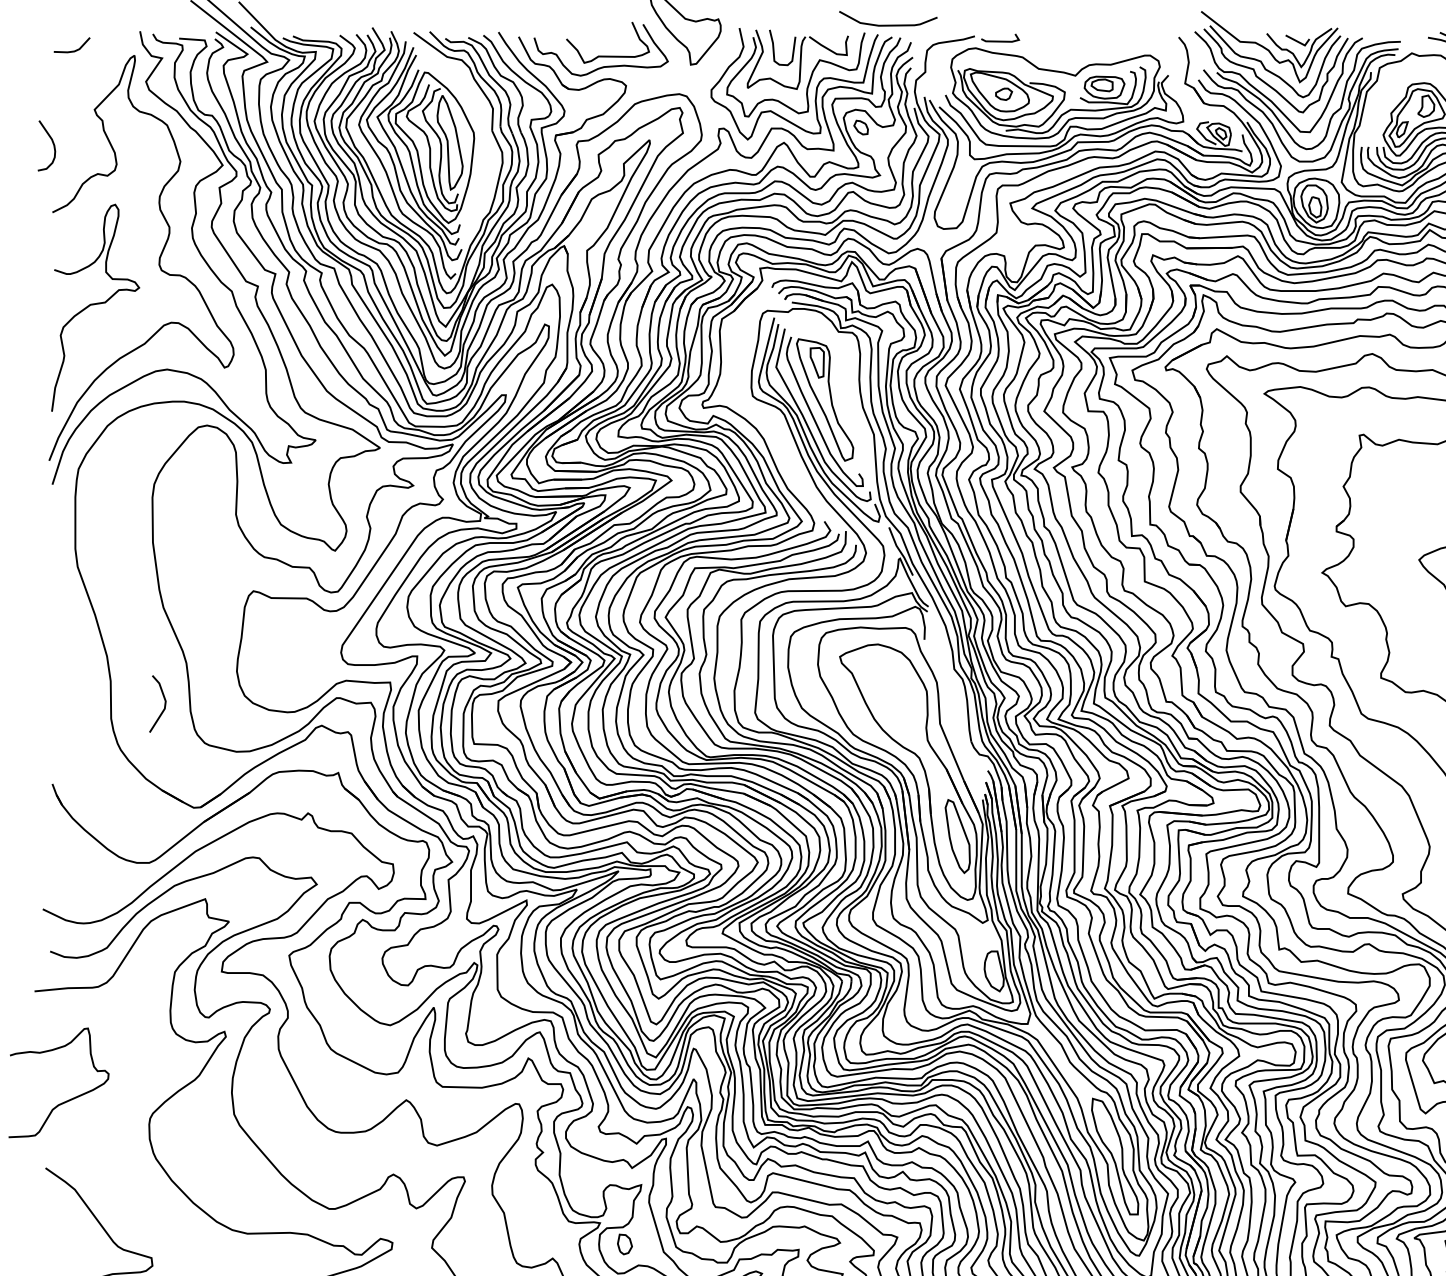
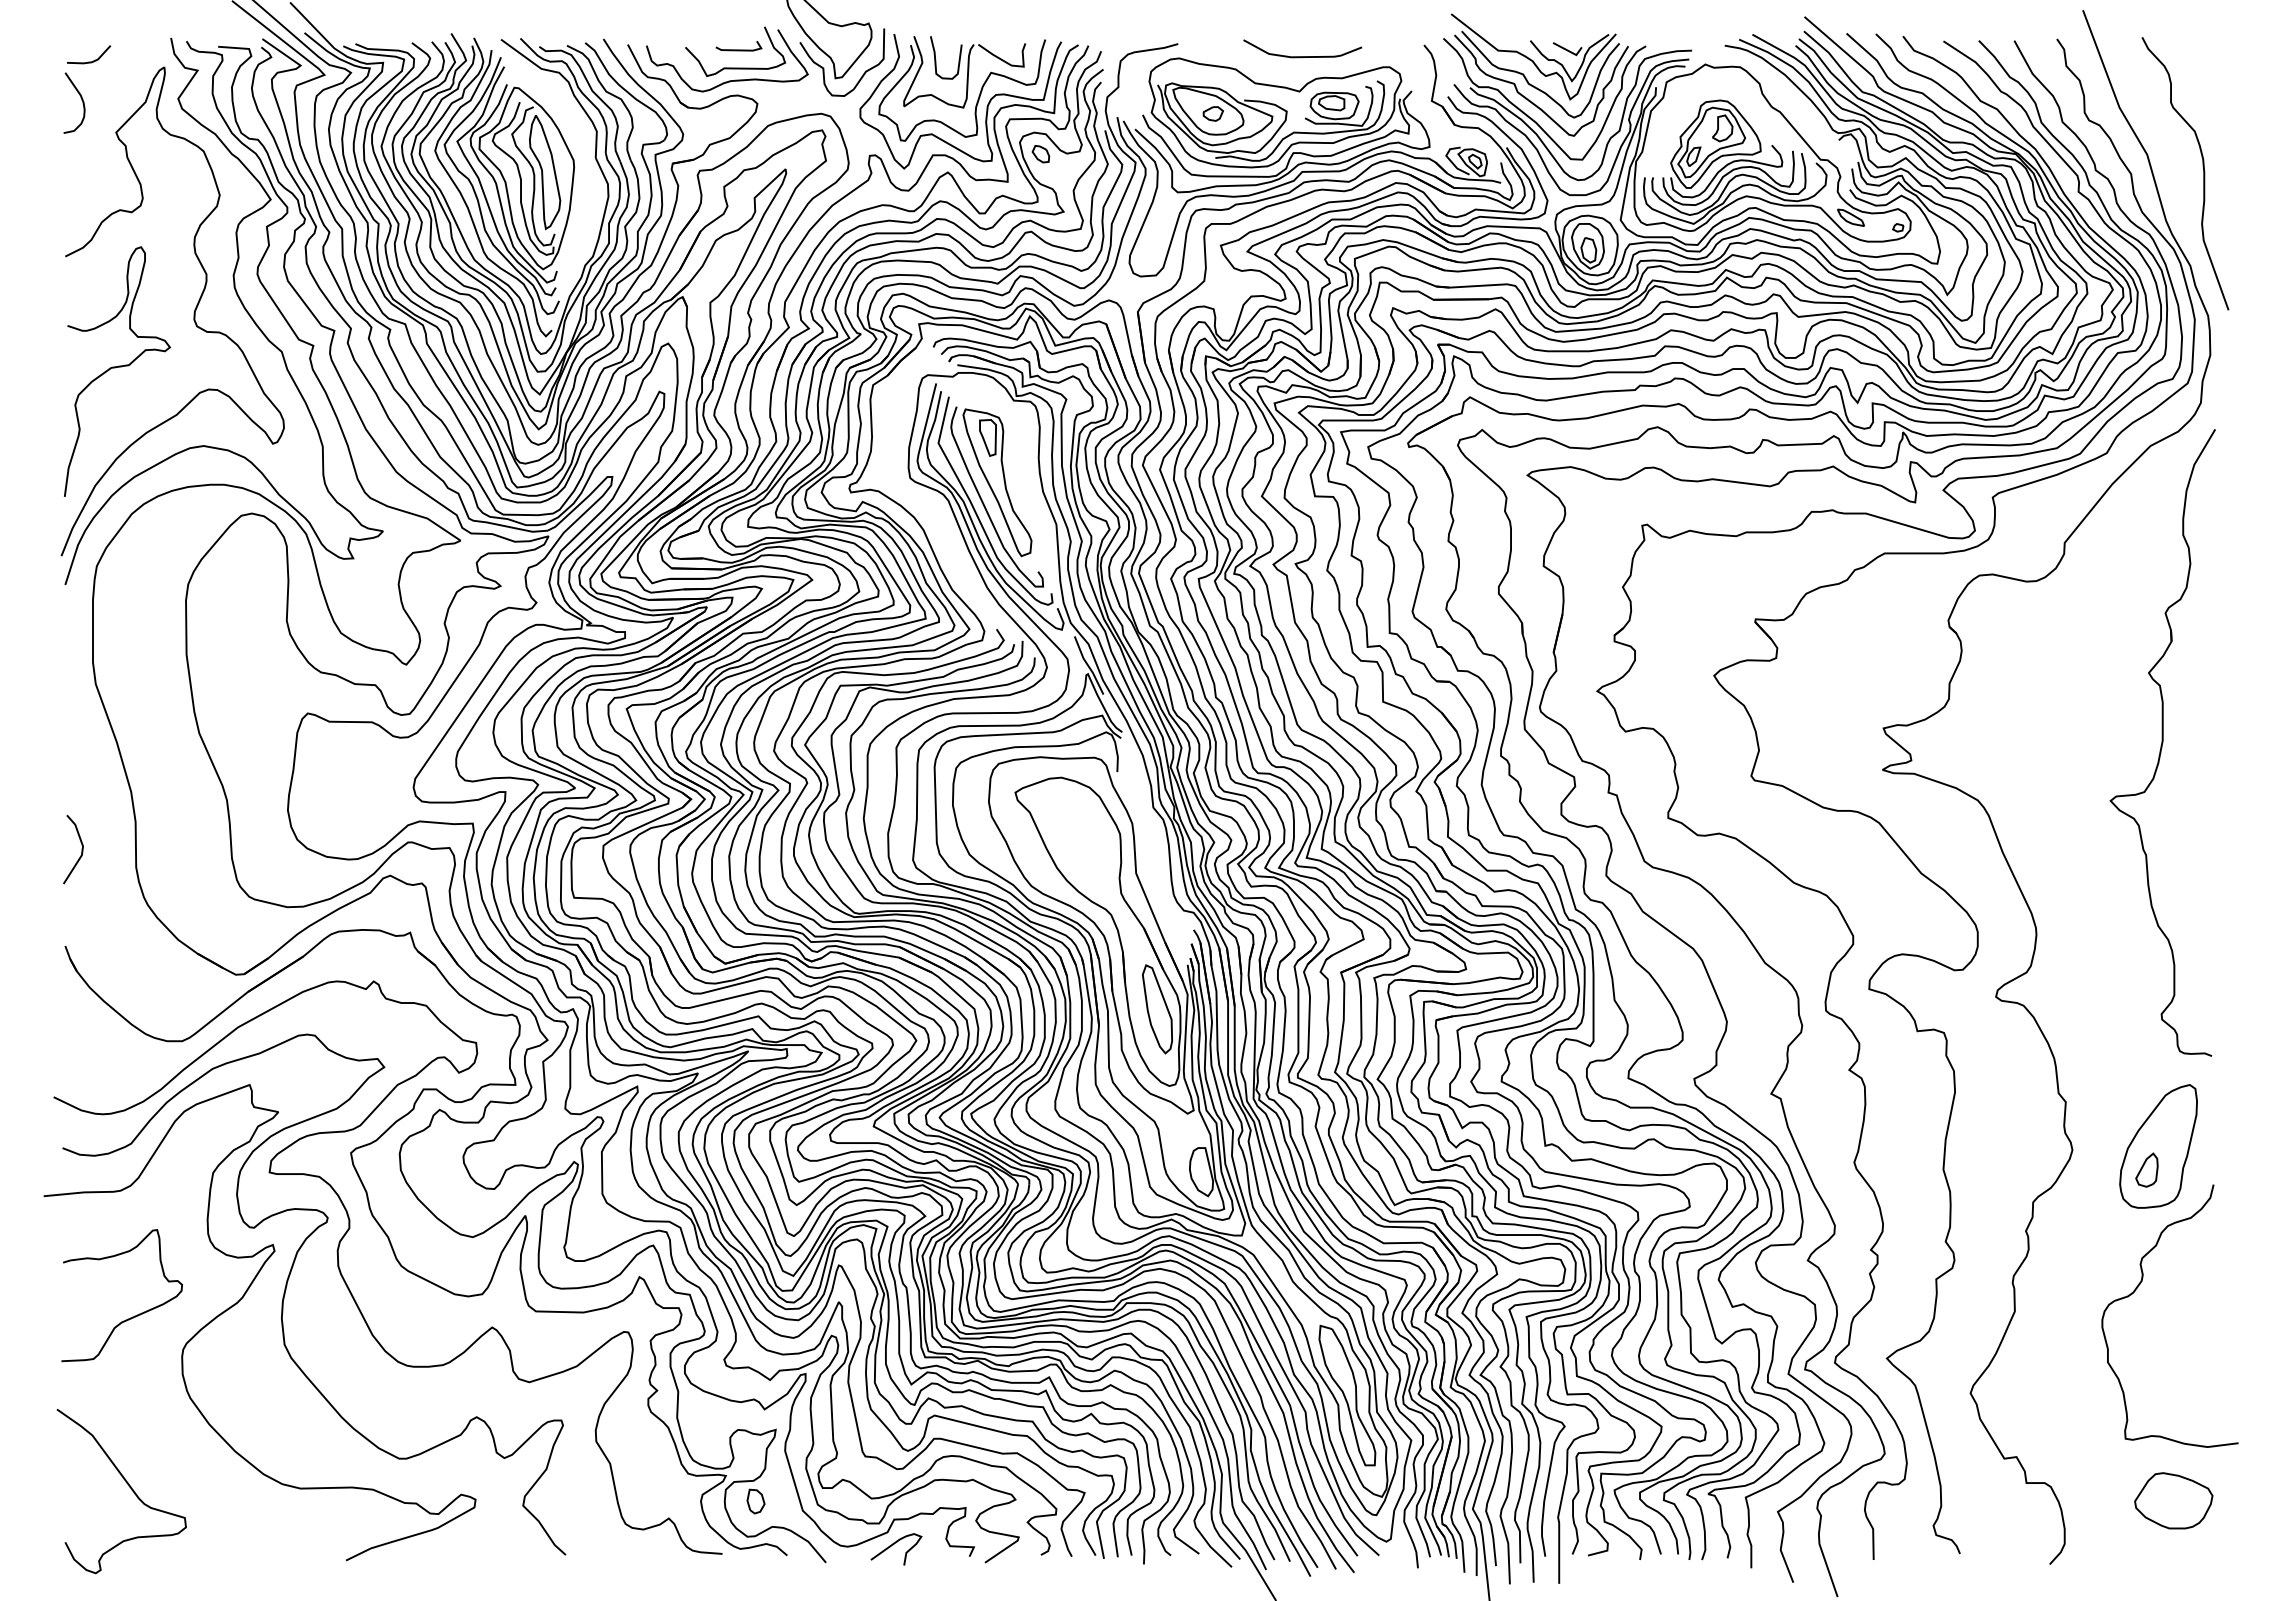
curve: (888, 25) -> (1302, 56), moved
line: (1000, 40) -> (738, 49), moved
part: (681, 56) -> (824, 68), added
curve: (52, 143) -> (81, 100), moved
line: (164, 703) -> (81, 849), moved
curve: (67, 1100) -> (132, 1316), moved

